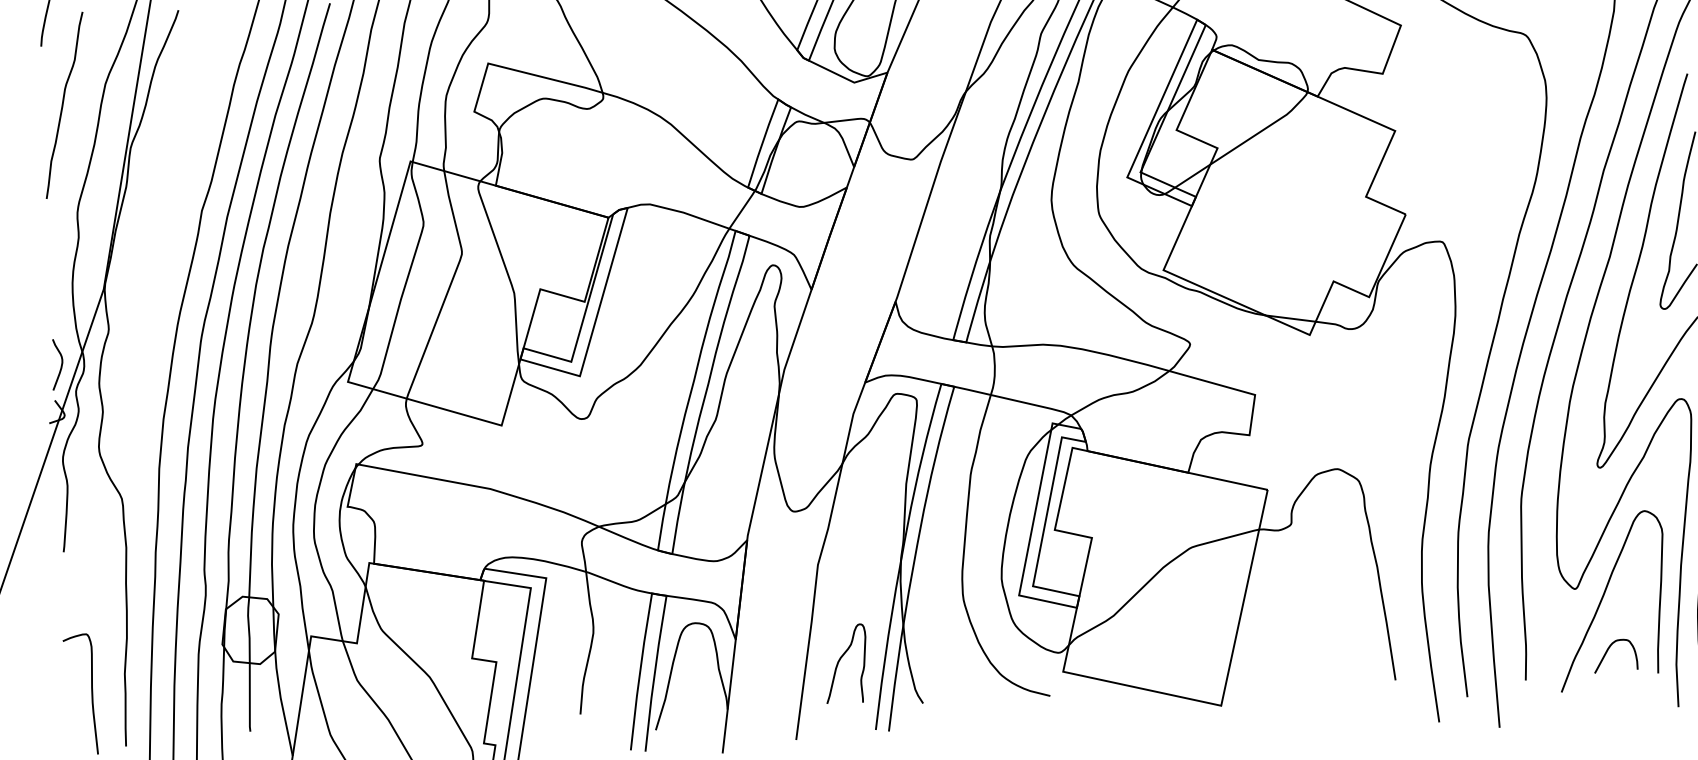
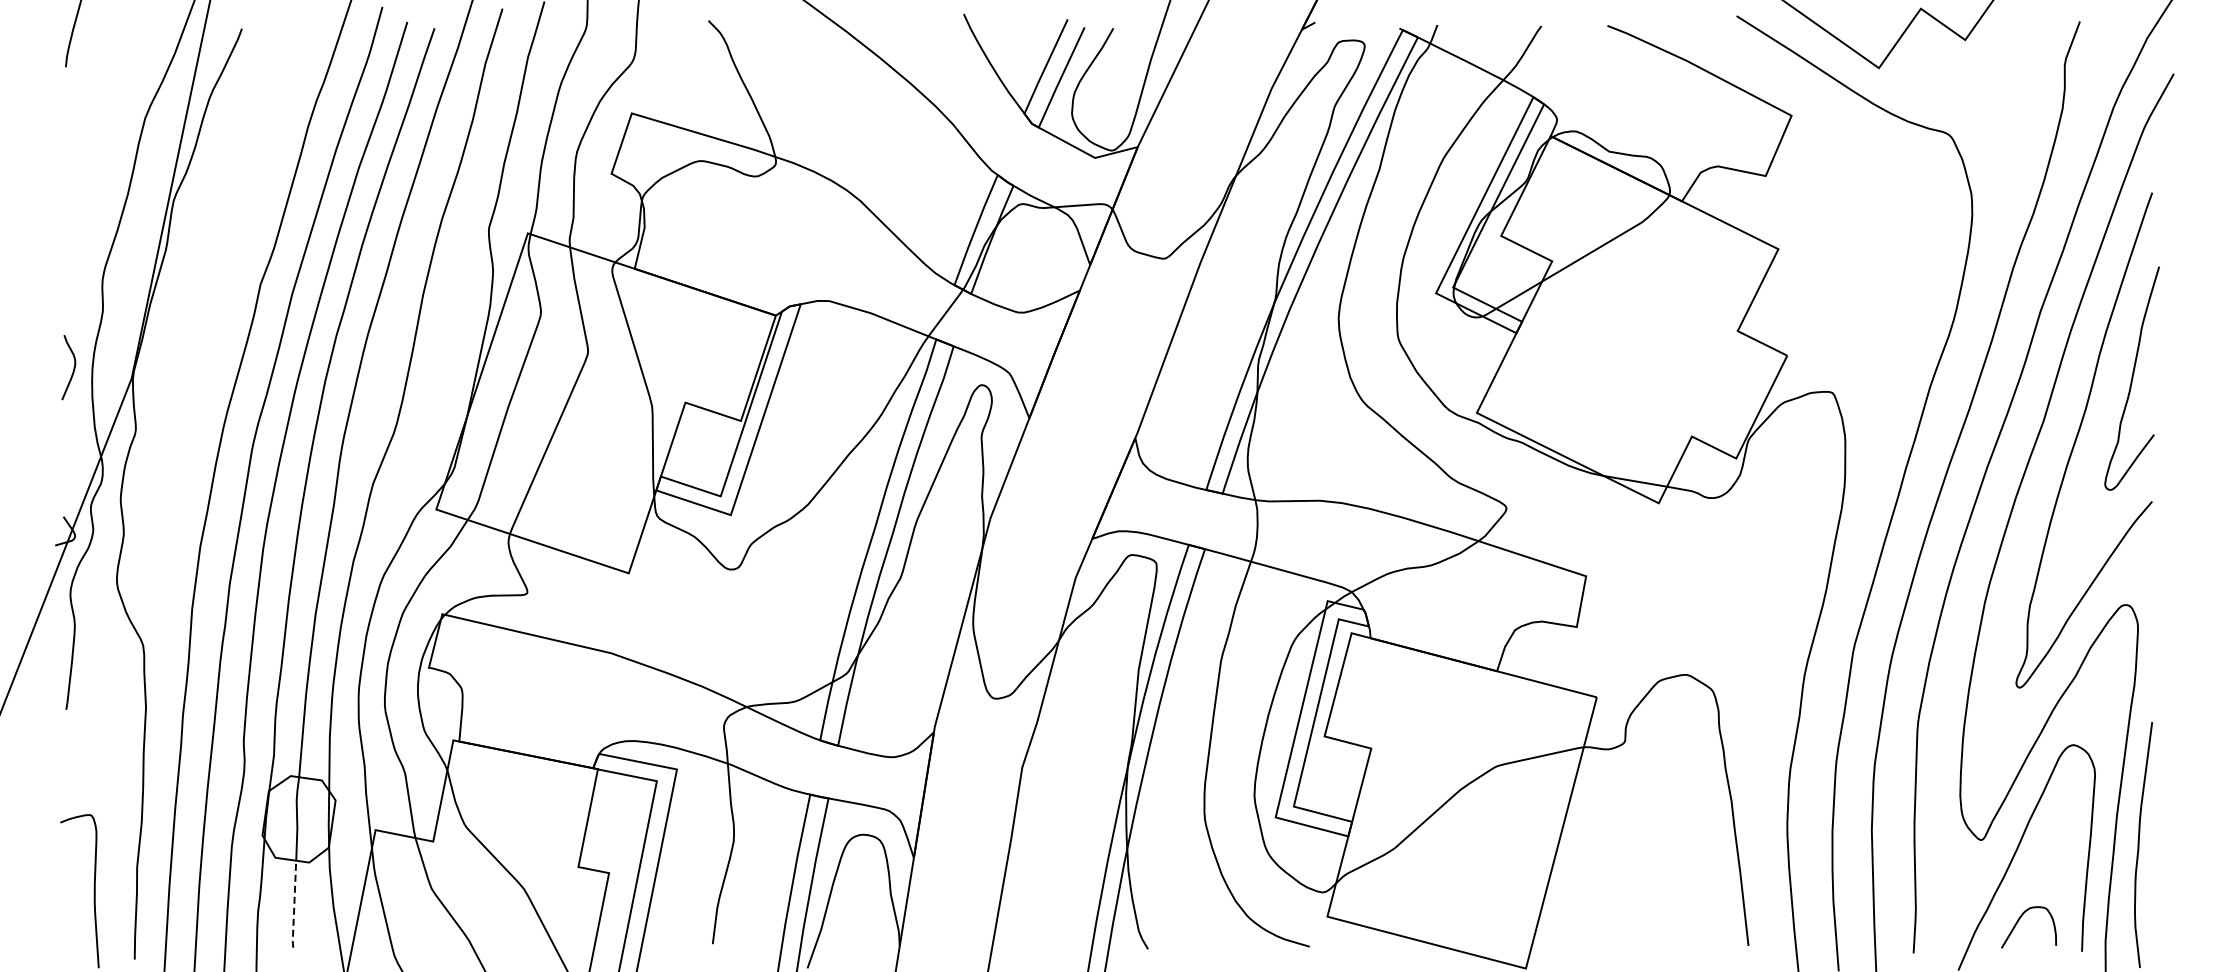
curve: (63, 104) -> (90, 142), removed
curve: (61, 364) -> (73, 367), moved
curve: (841, 659) -> (1046, 888), removed
line: (249, 697) -> (294, 904), solid -> dashed

